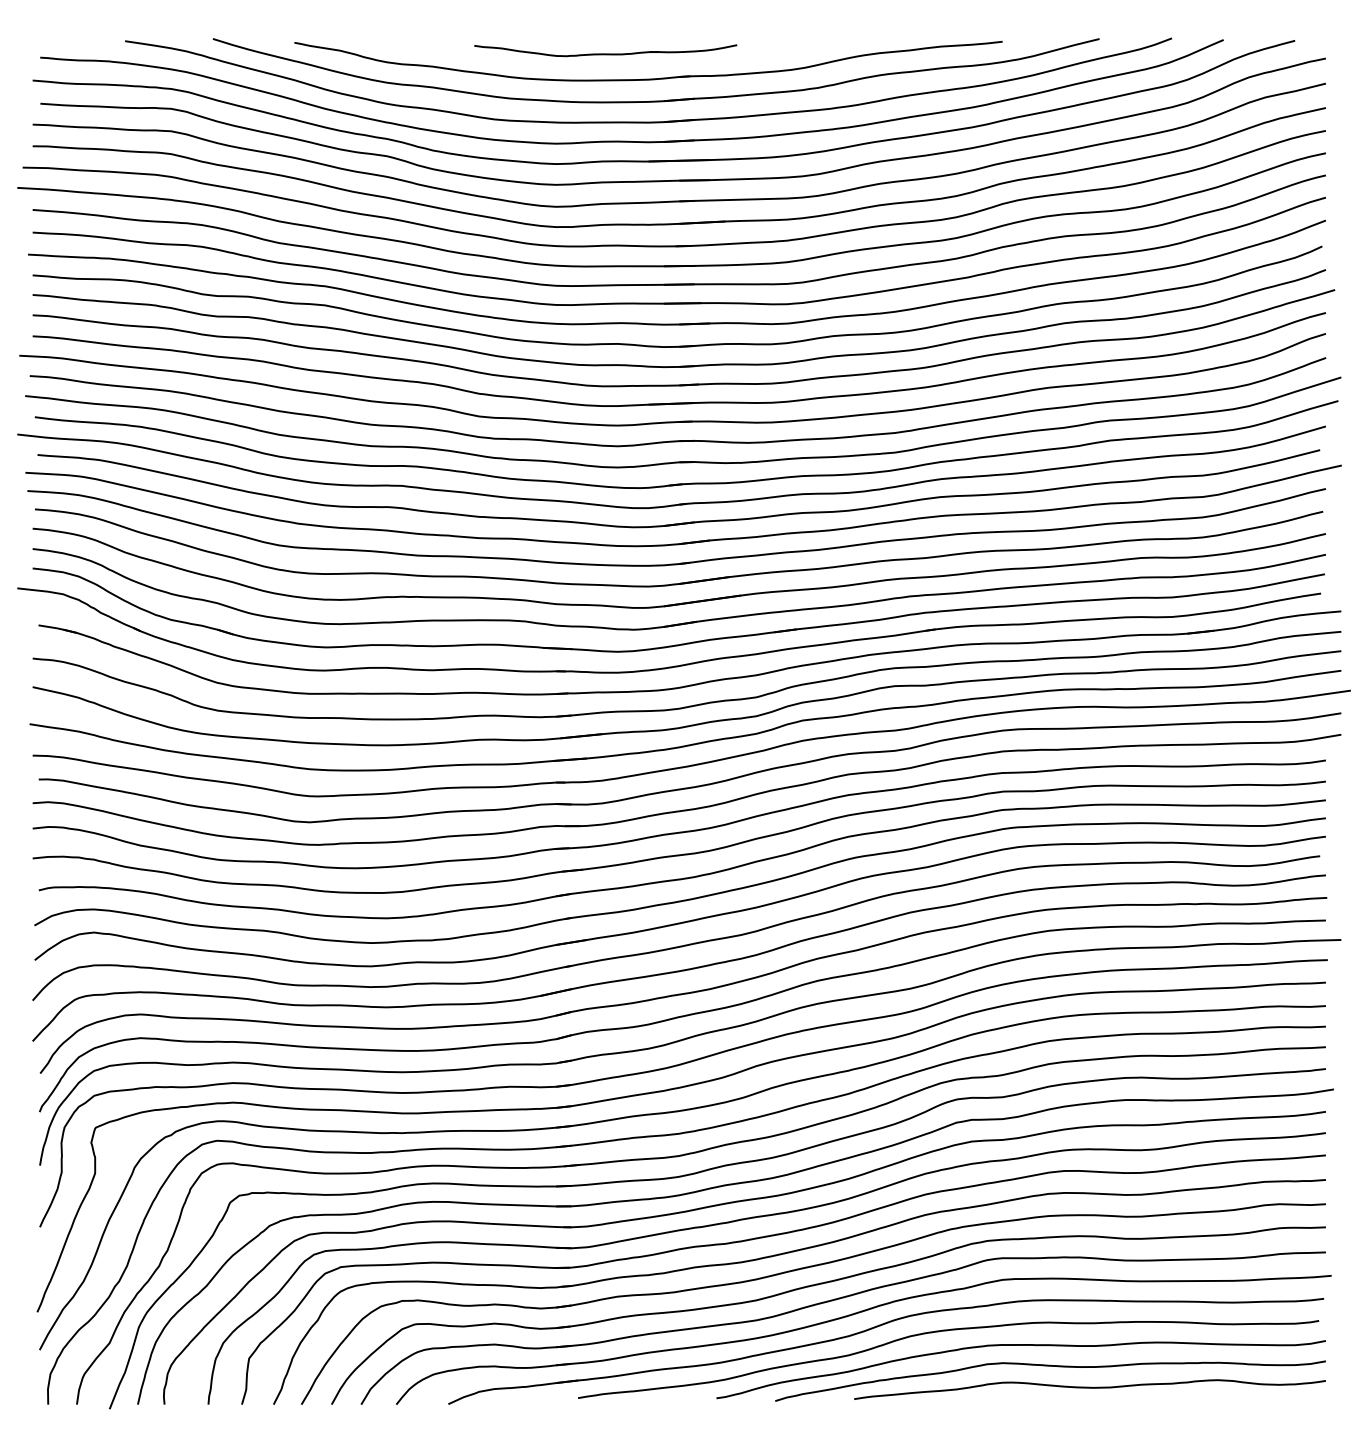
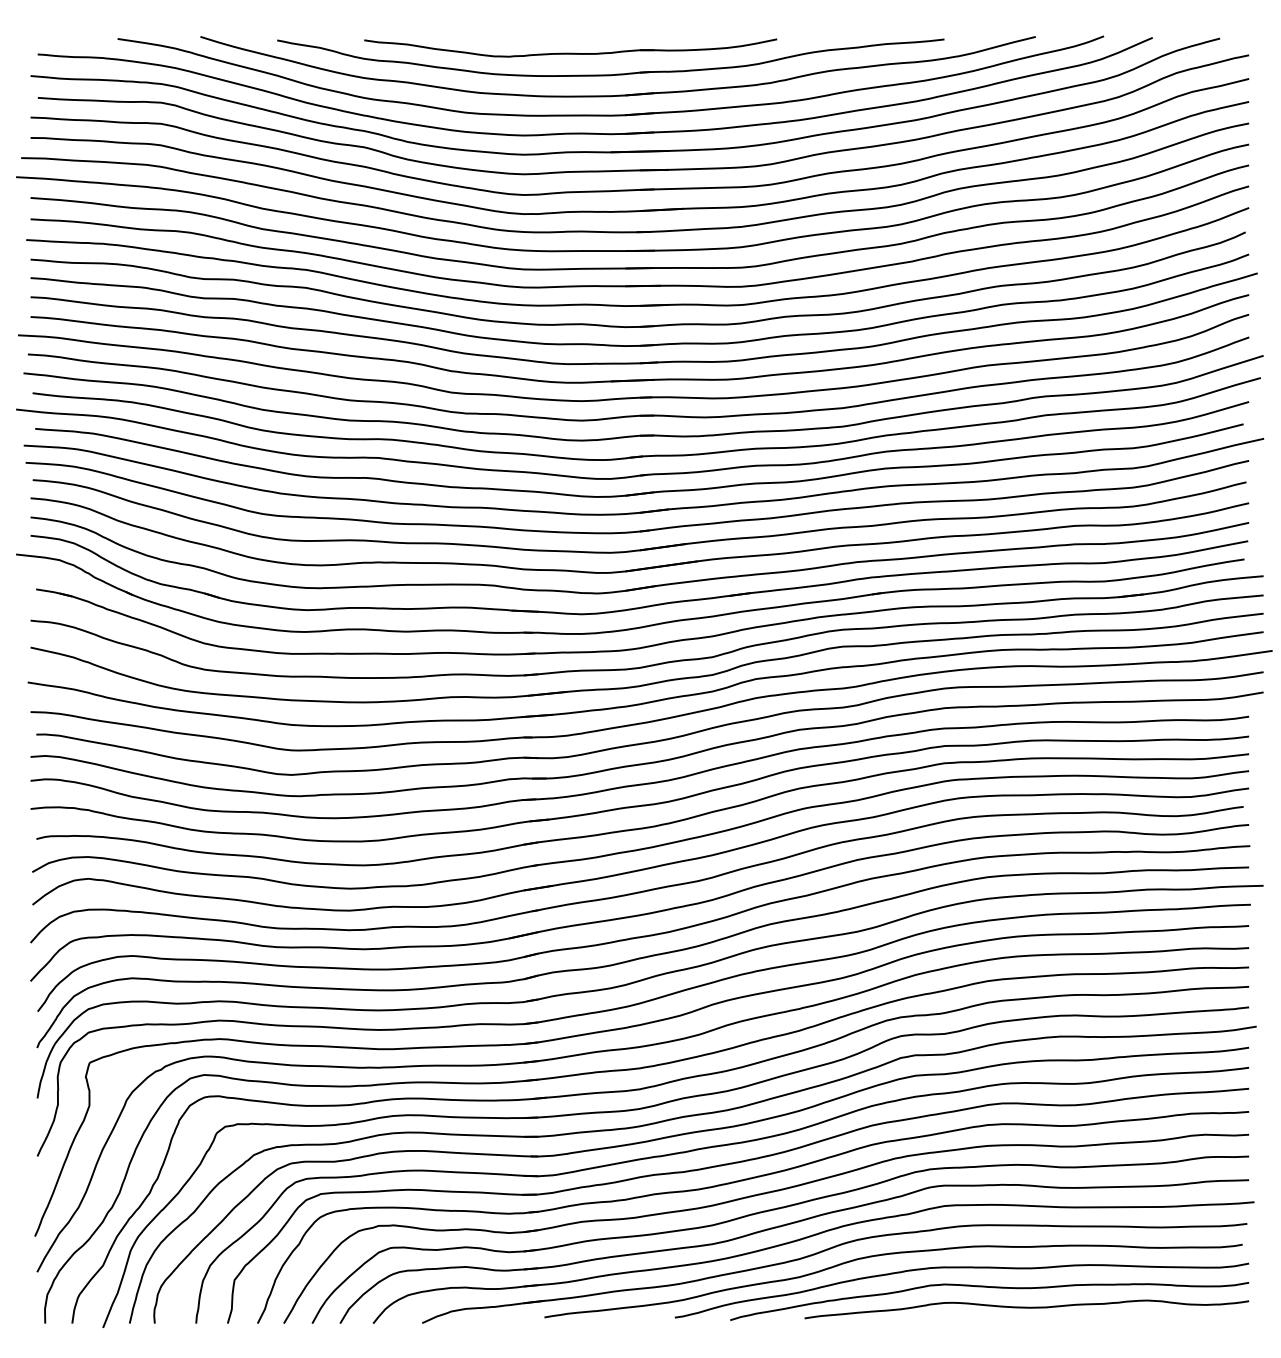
part: (605, 50) -> (570, 47), size x1.67

